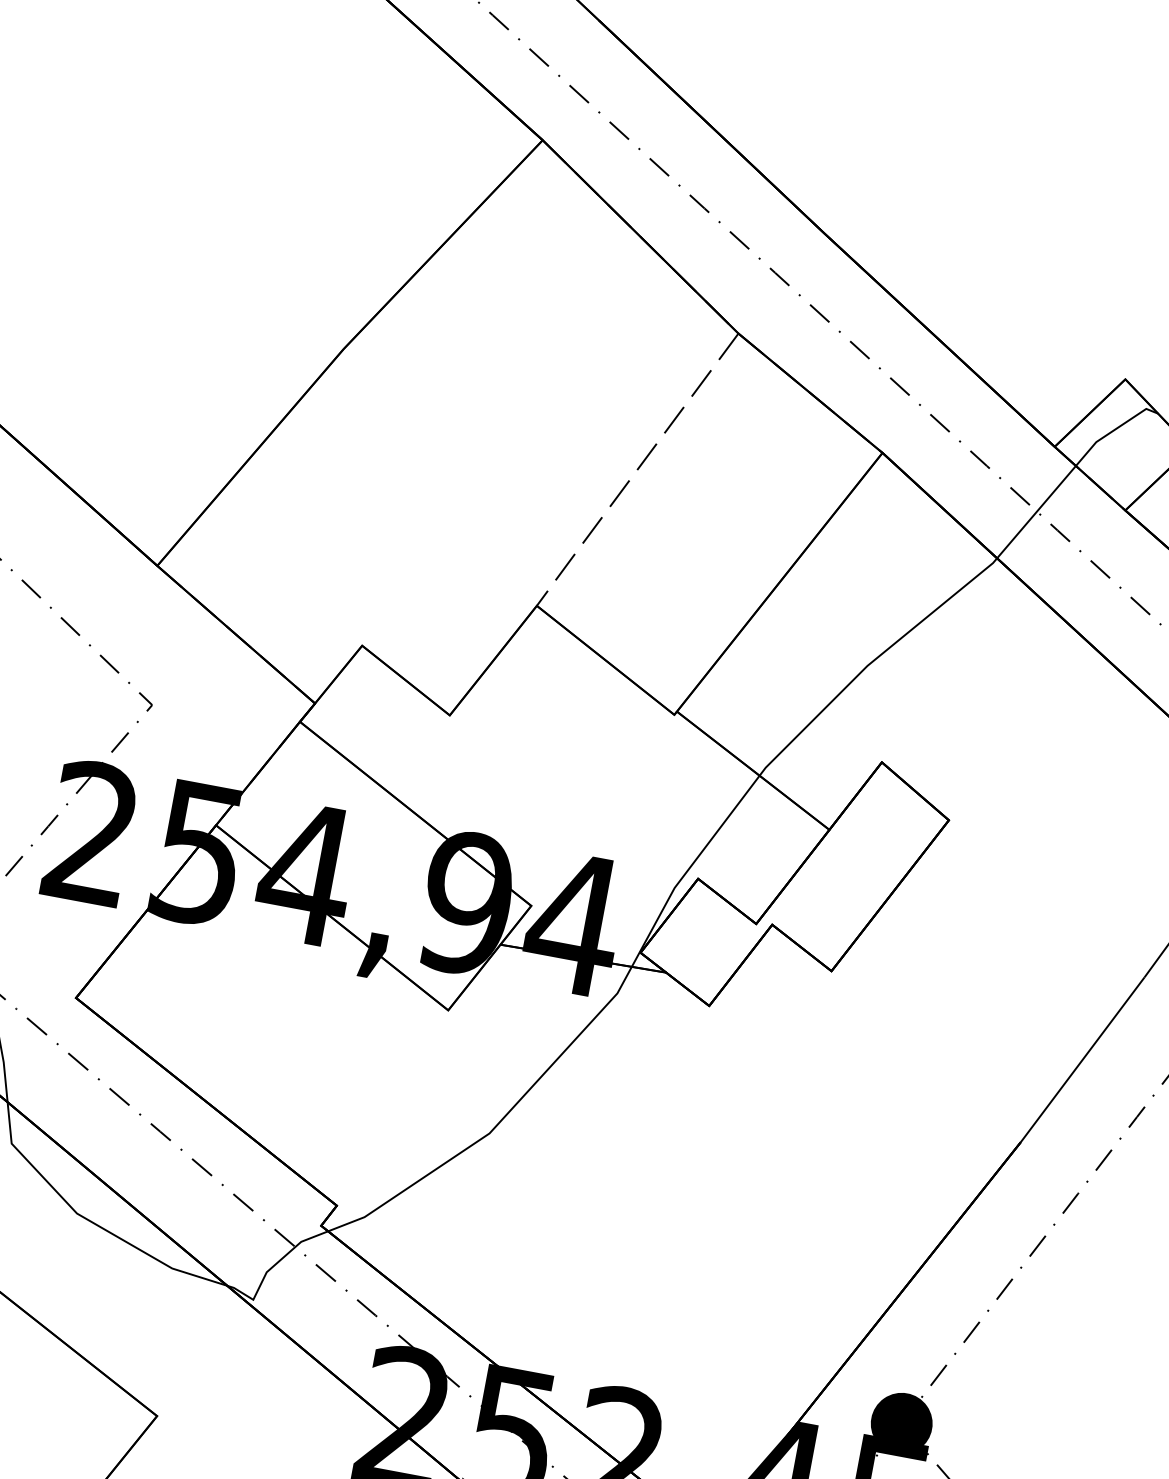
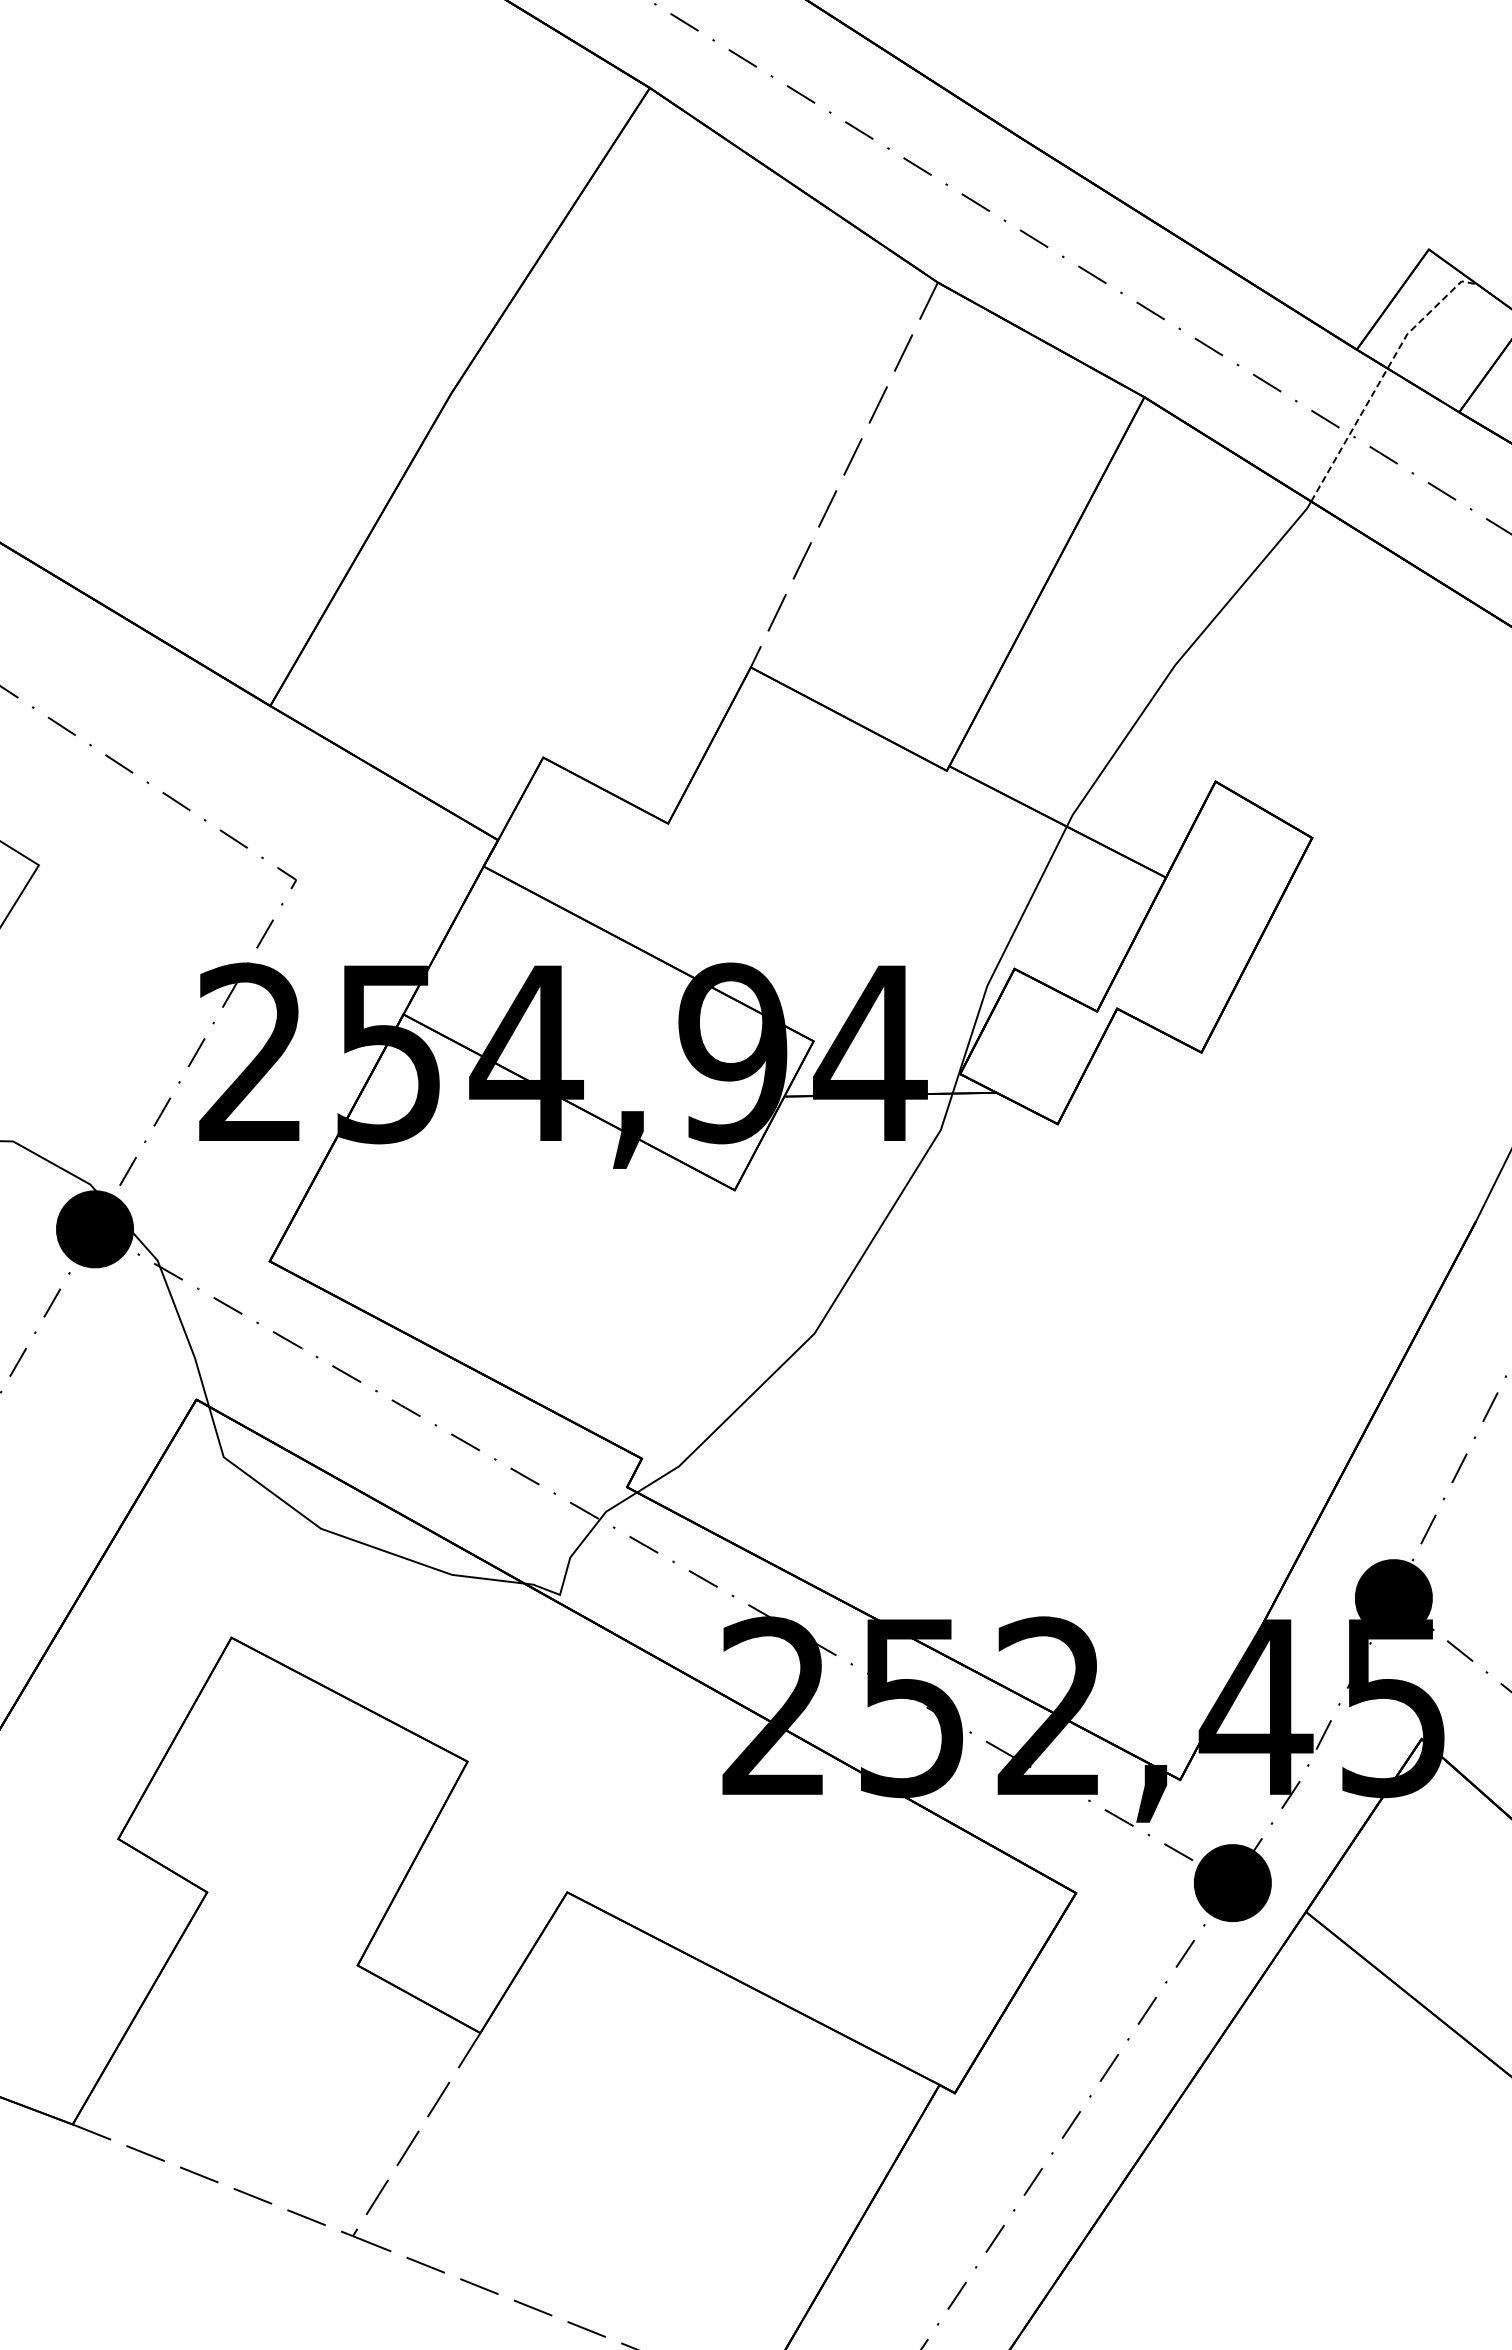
line: (1071, 471) -> (1383, 376), solid -> dashed

